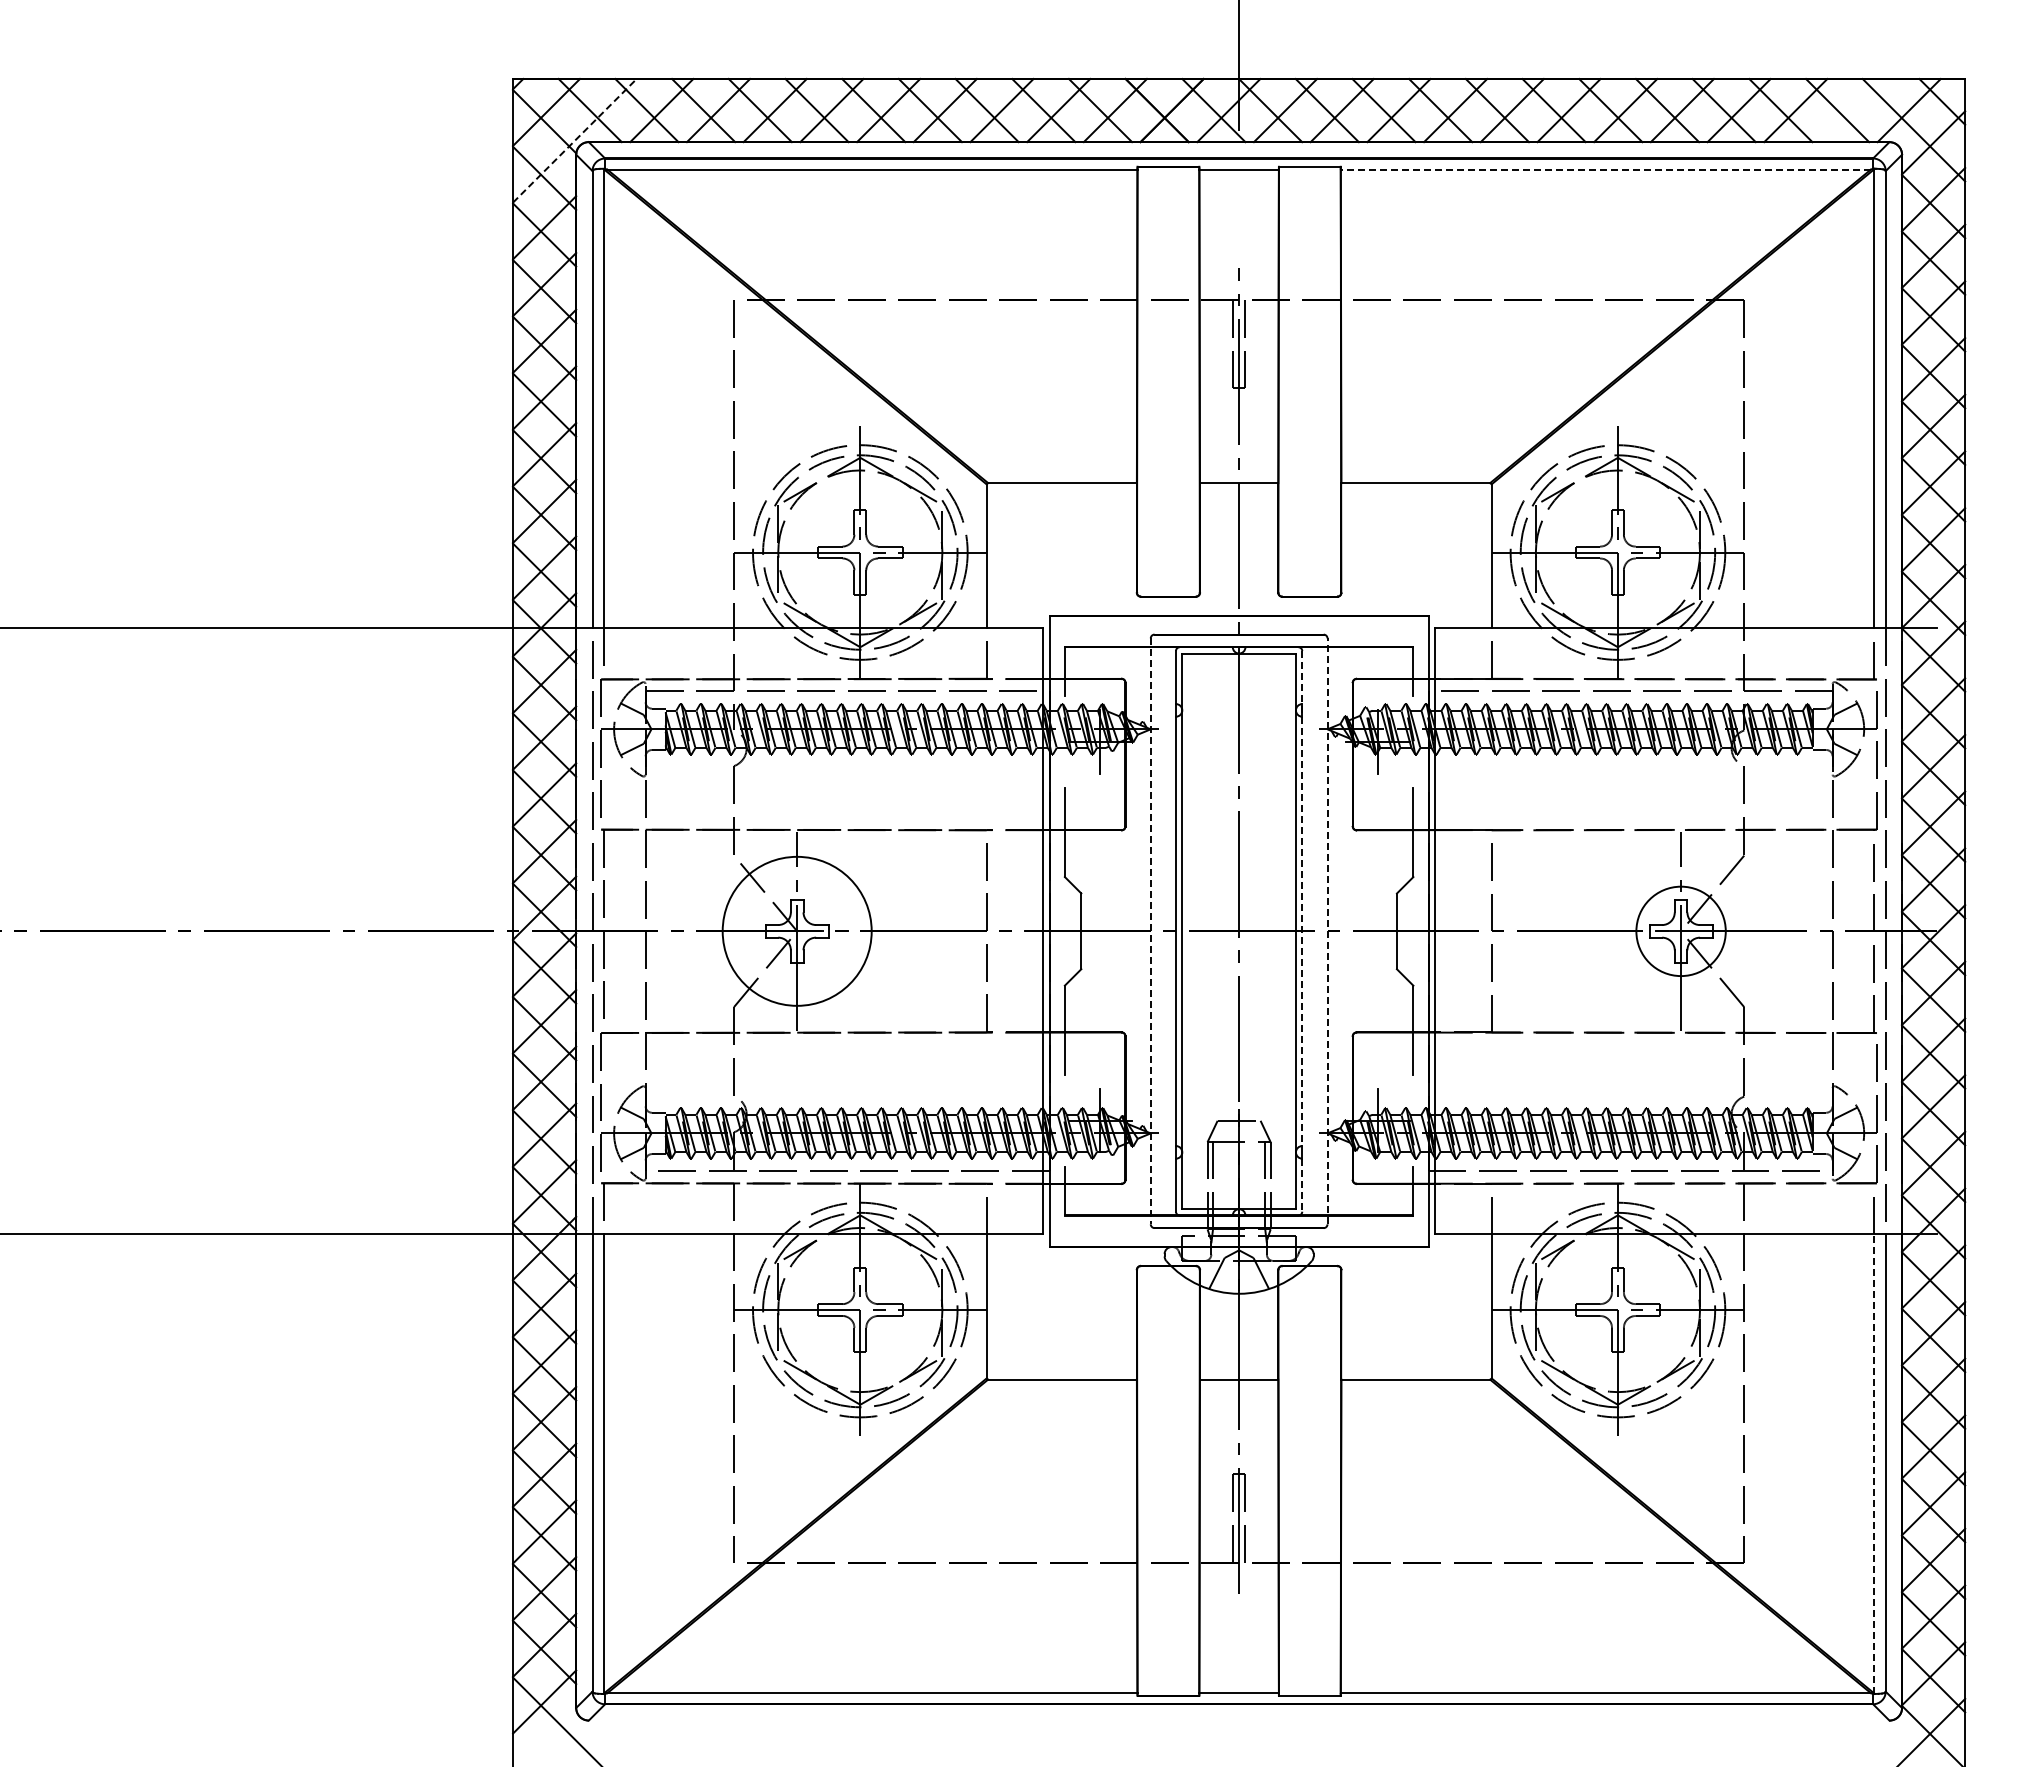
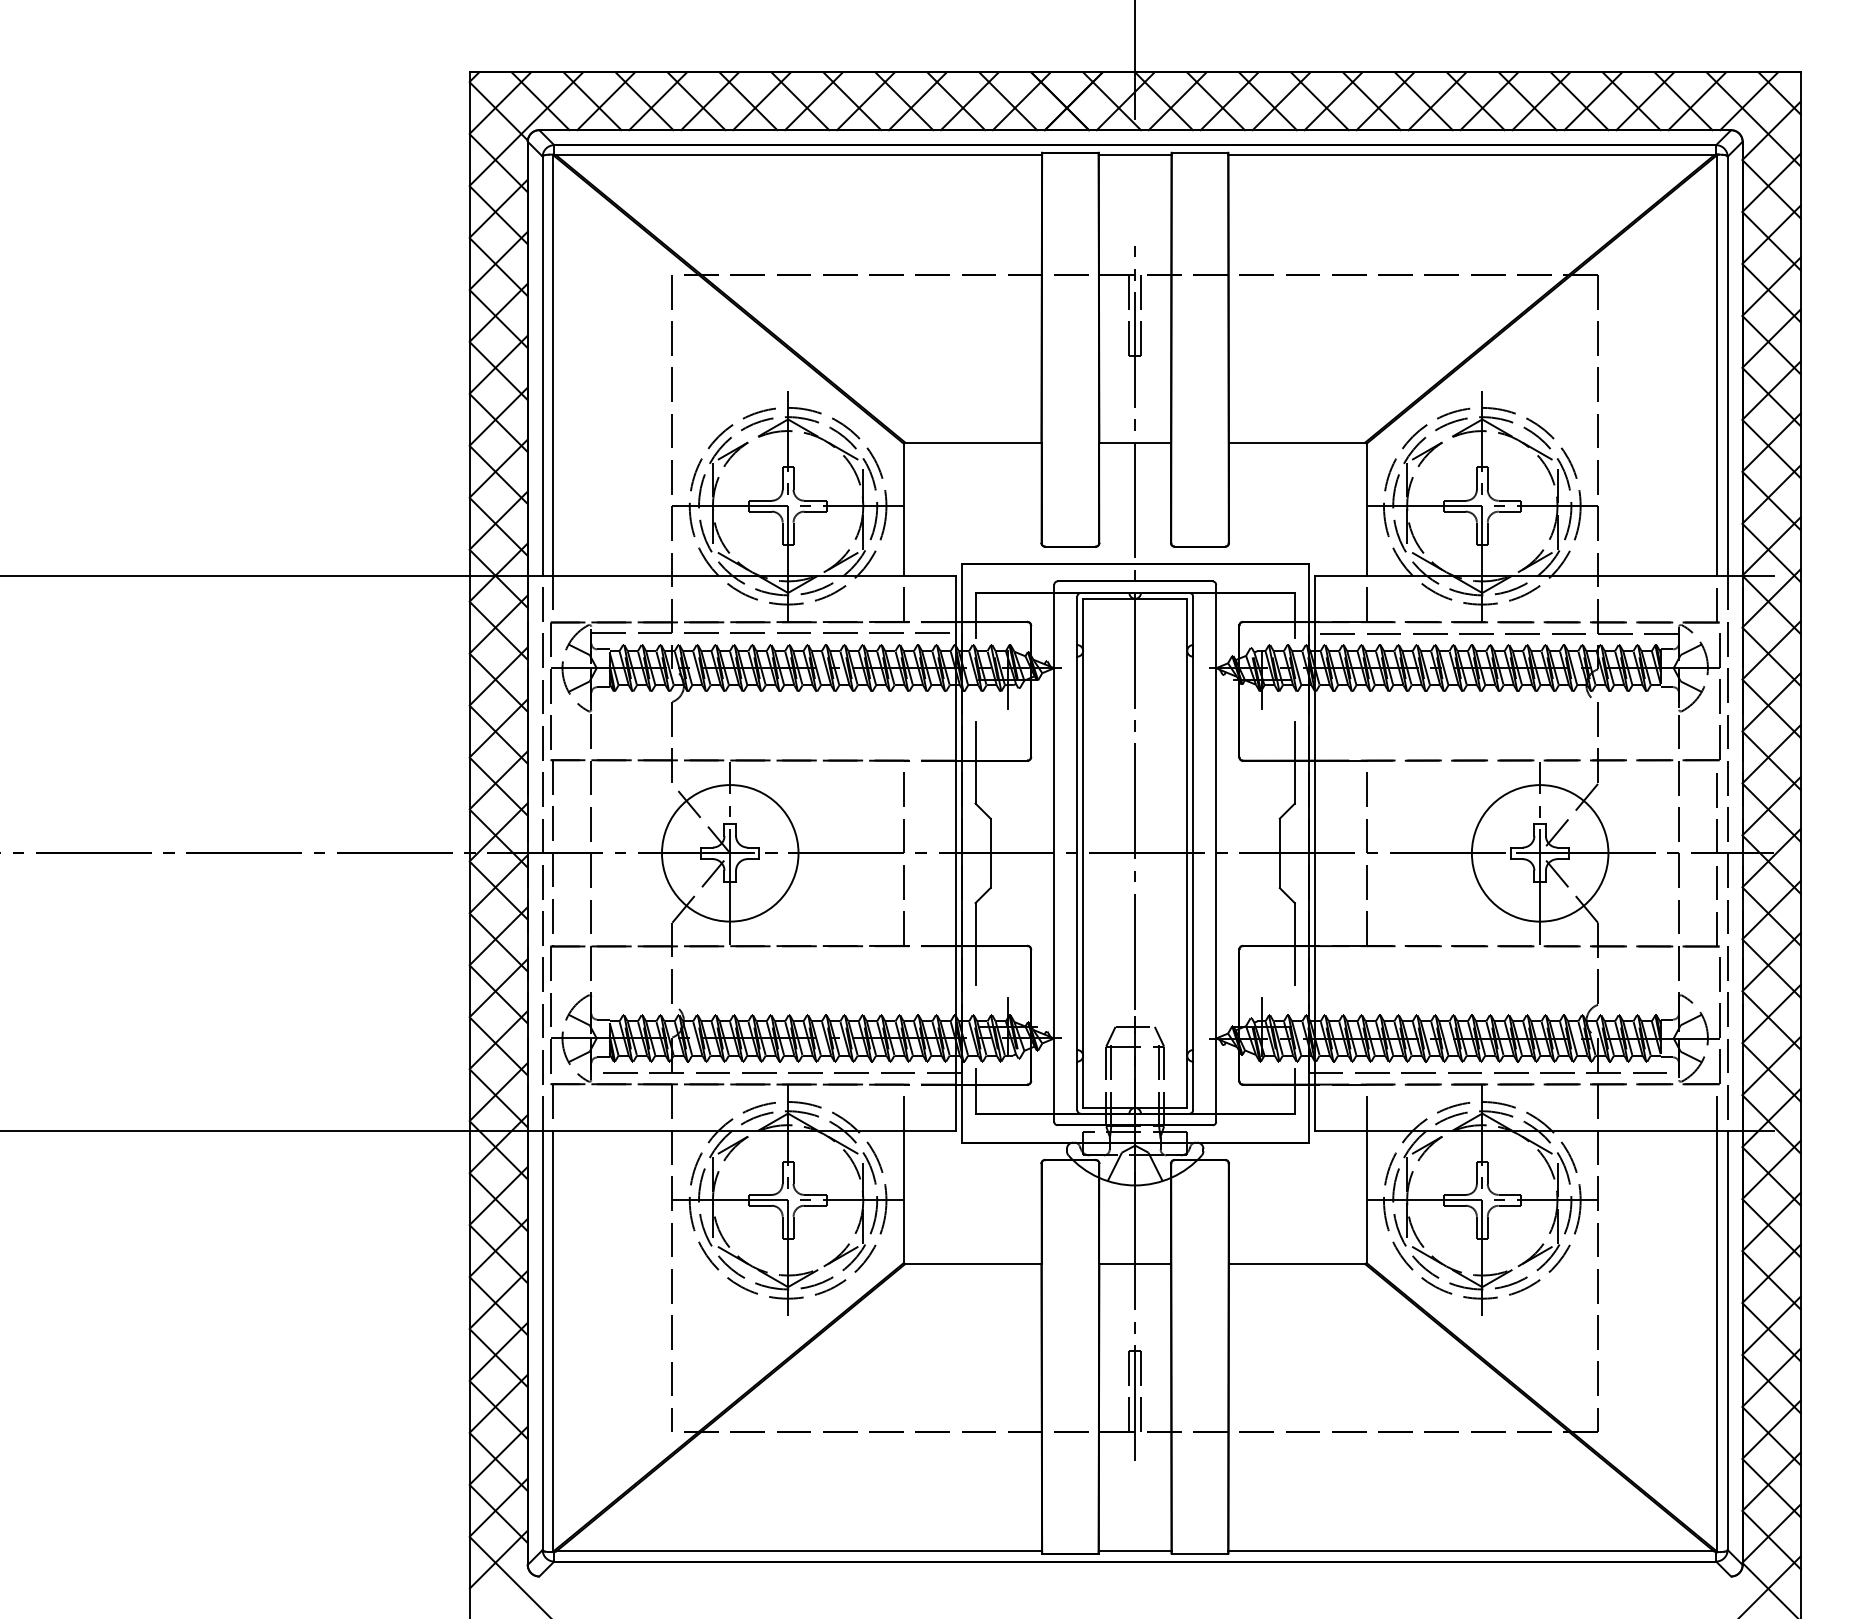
line: (1852, 110) -> (1697, 101), added
line: (575, 140) -> (527, 128), dashed -> solid
line: (1605, 169) -> (1470, 155), dashed -> solid
line: (1302, 898) -> (1193, 823), dashed -> solid
circle: (1680, 930) -> (1539, 852), size x1.67
line: (1150, 931) -> (1053, 853), dashed -> solid
line: (1327, 931) -> (1216, 853), dashed -> solid
line: (1302, 1185) -> (1193, 1086), dashed -> solid
line: (1874, 1463) -> (1717, 1340), dashed -> solid

